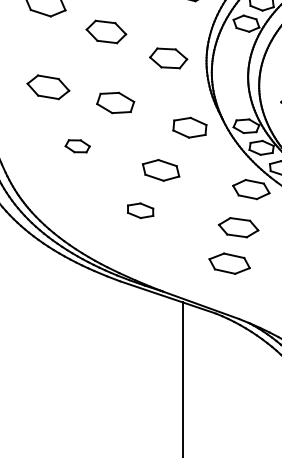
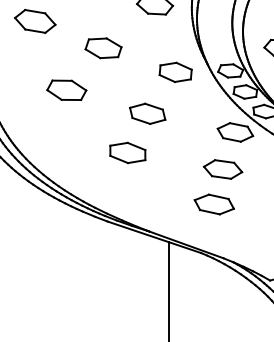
part: (48, 87) -> (35, 21), moved
part: (77, 146) -> (66, 90), size x1.67
part: (140, 210) -> (127, 152), size x1.43

